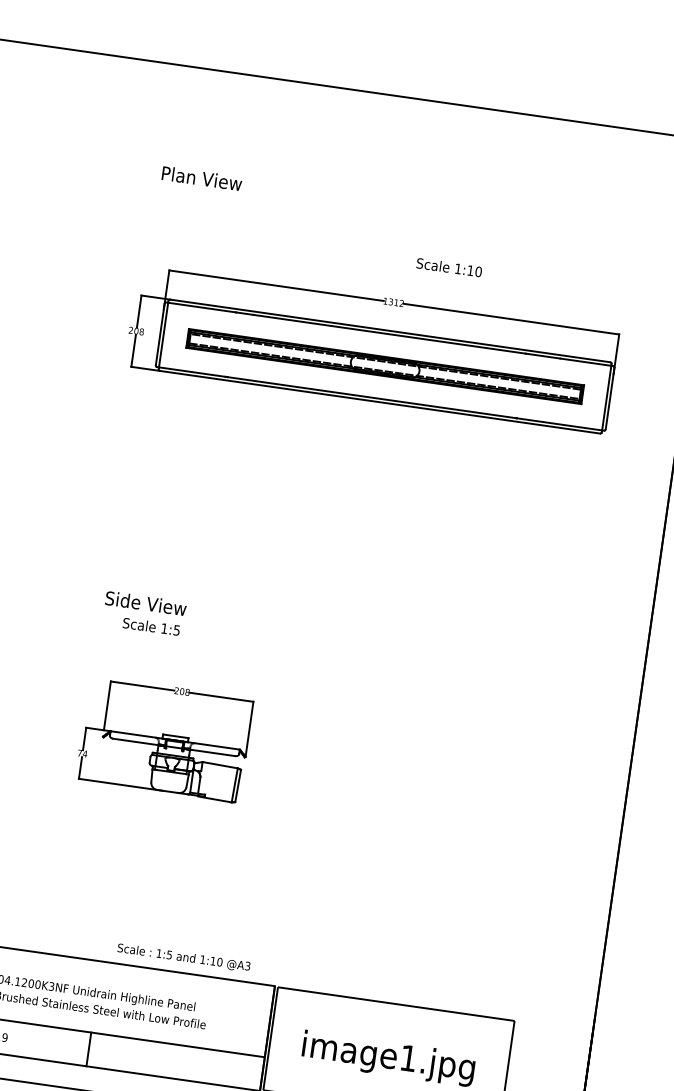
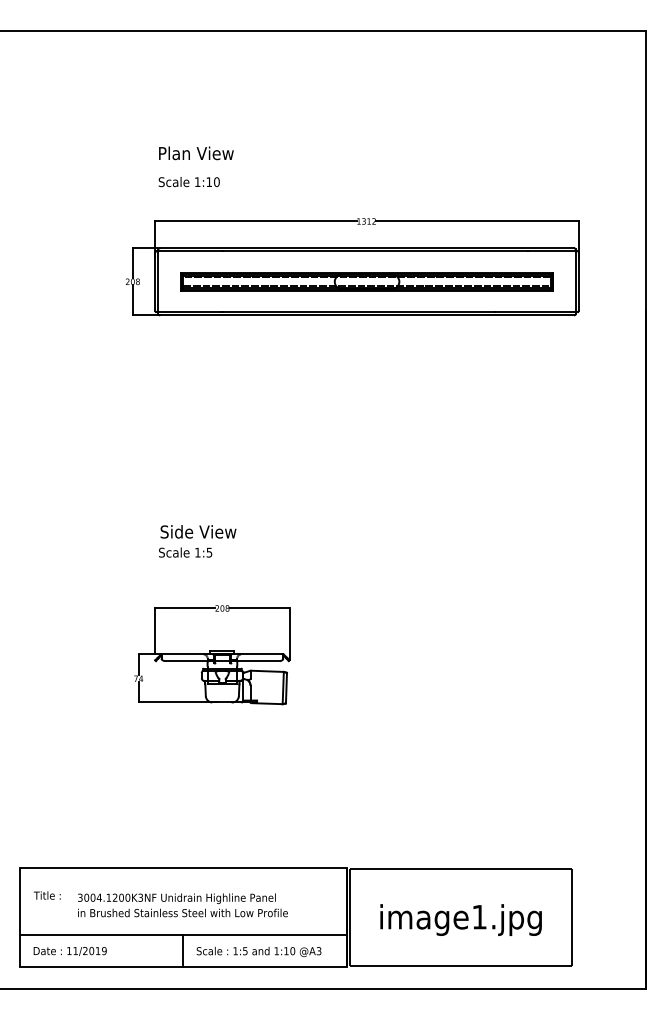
text: (202, 178) -> (196, 153), moved
text: (448, 267) -> (188, 182), moved
text: (146, 603) -> (198, 531), moved
text: (183, 957) -> (258, 951), moved

